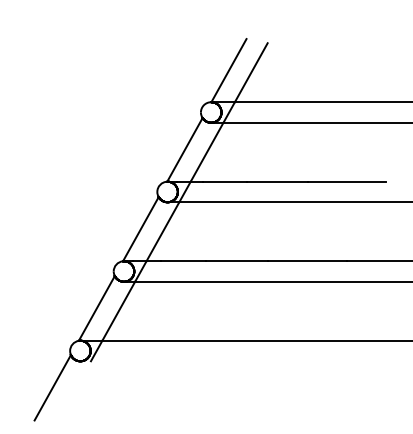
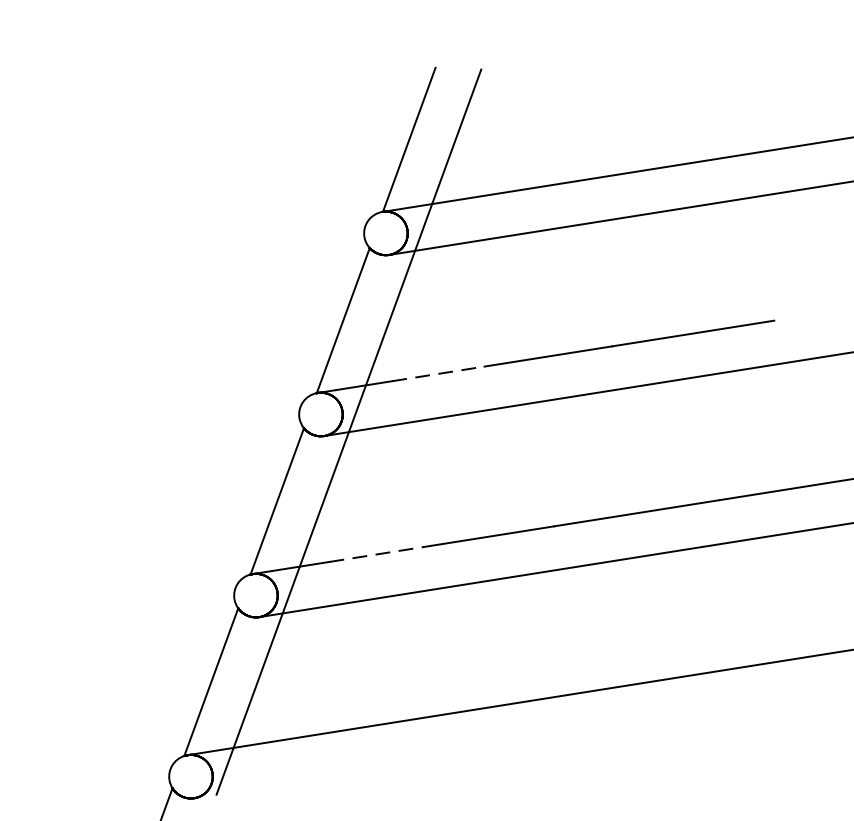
line: (225, 181) -> (438, 373), solid -> dashed
line: (183, 261) -> (377, 554), solid -> dashed

